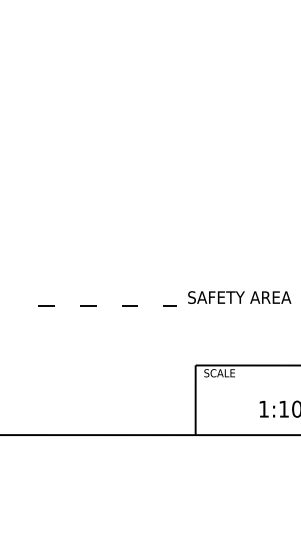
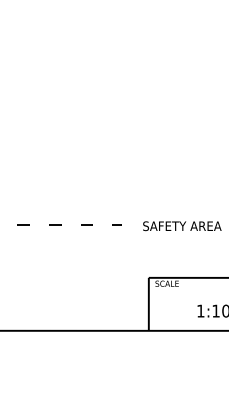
line: (96, 304) -> (61, 224), moved

